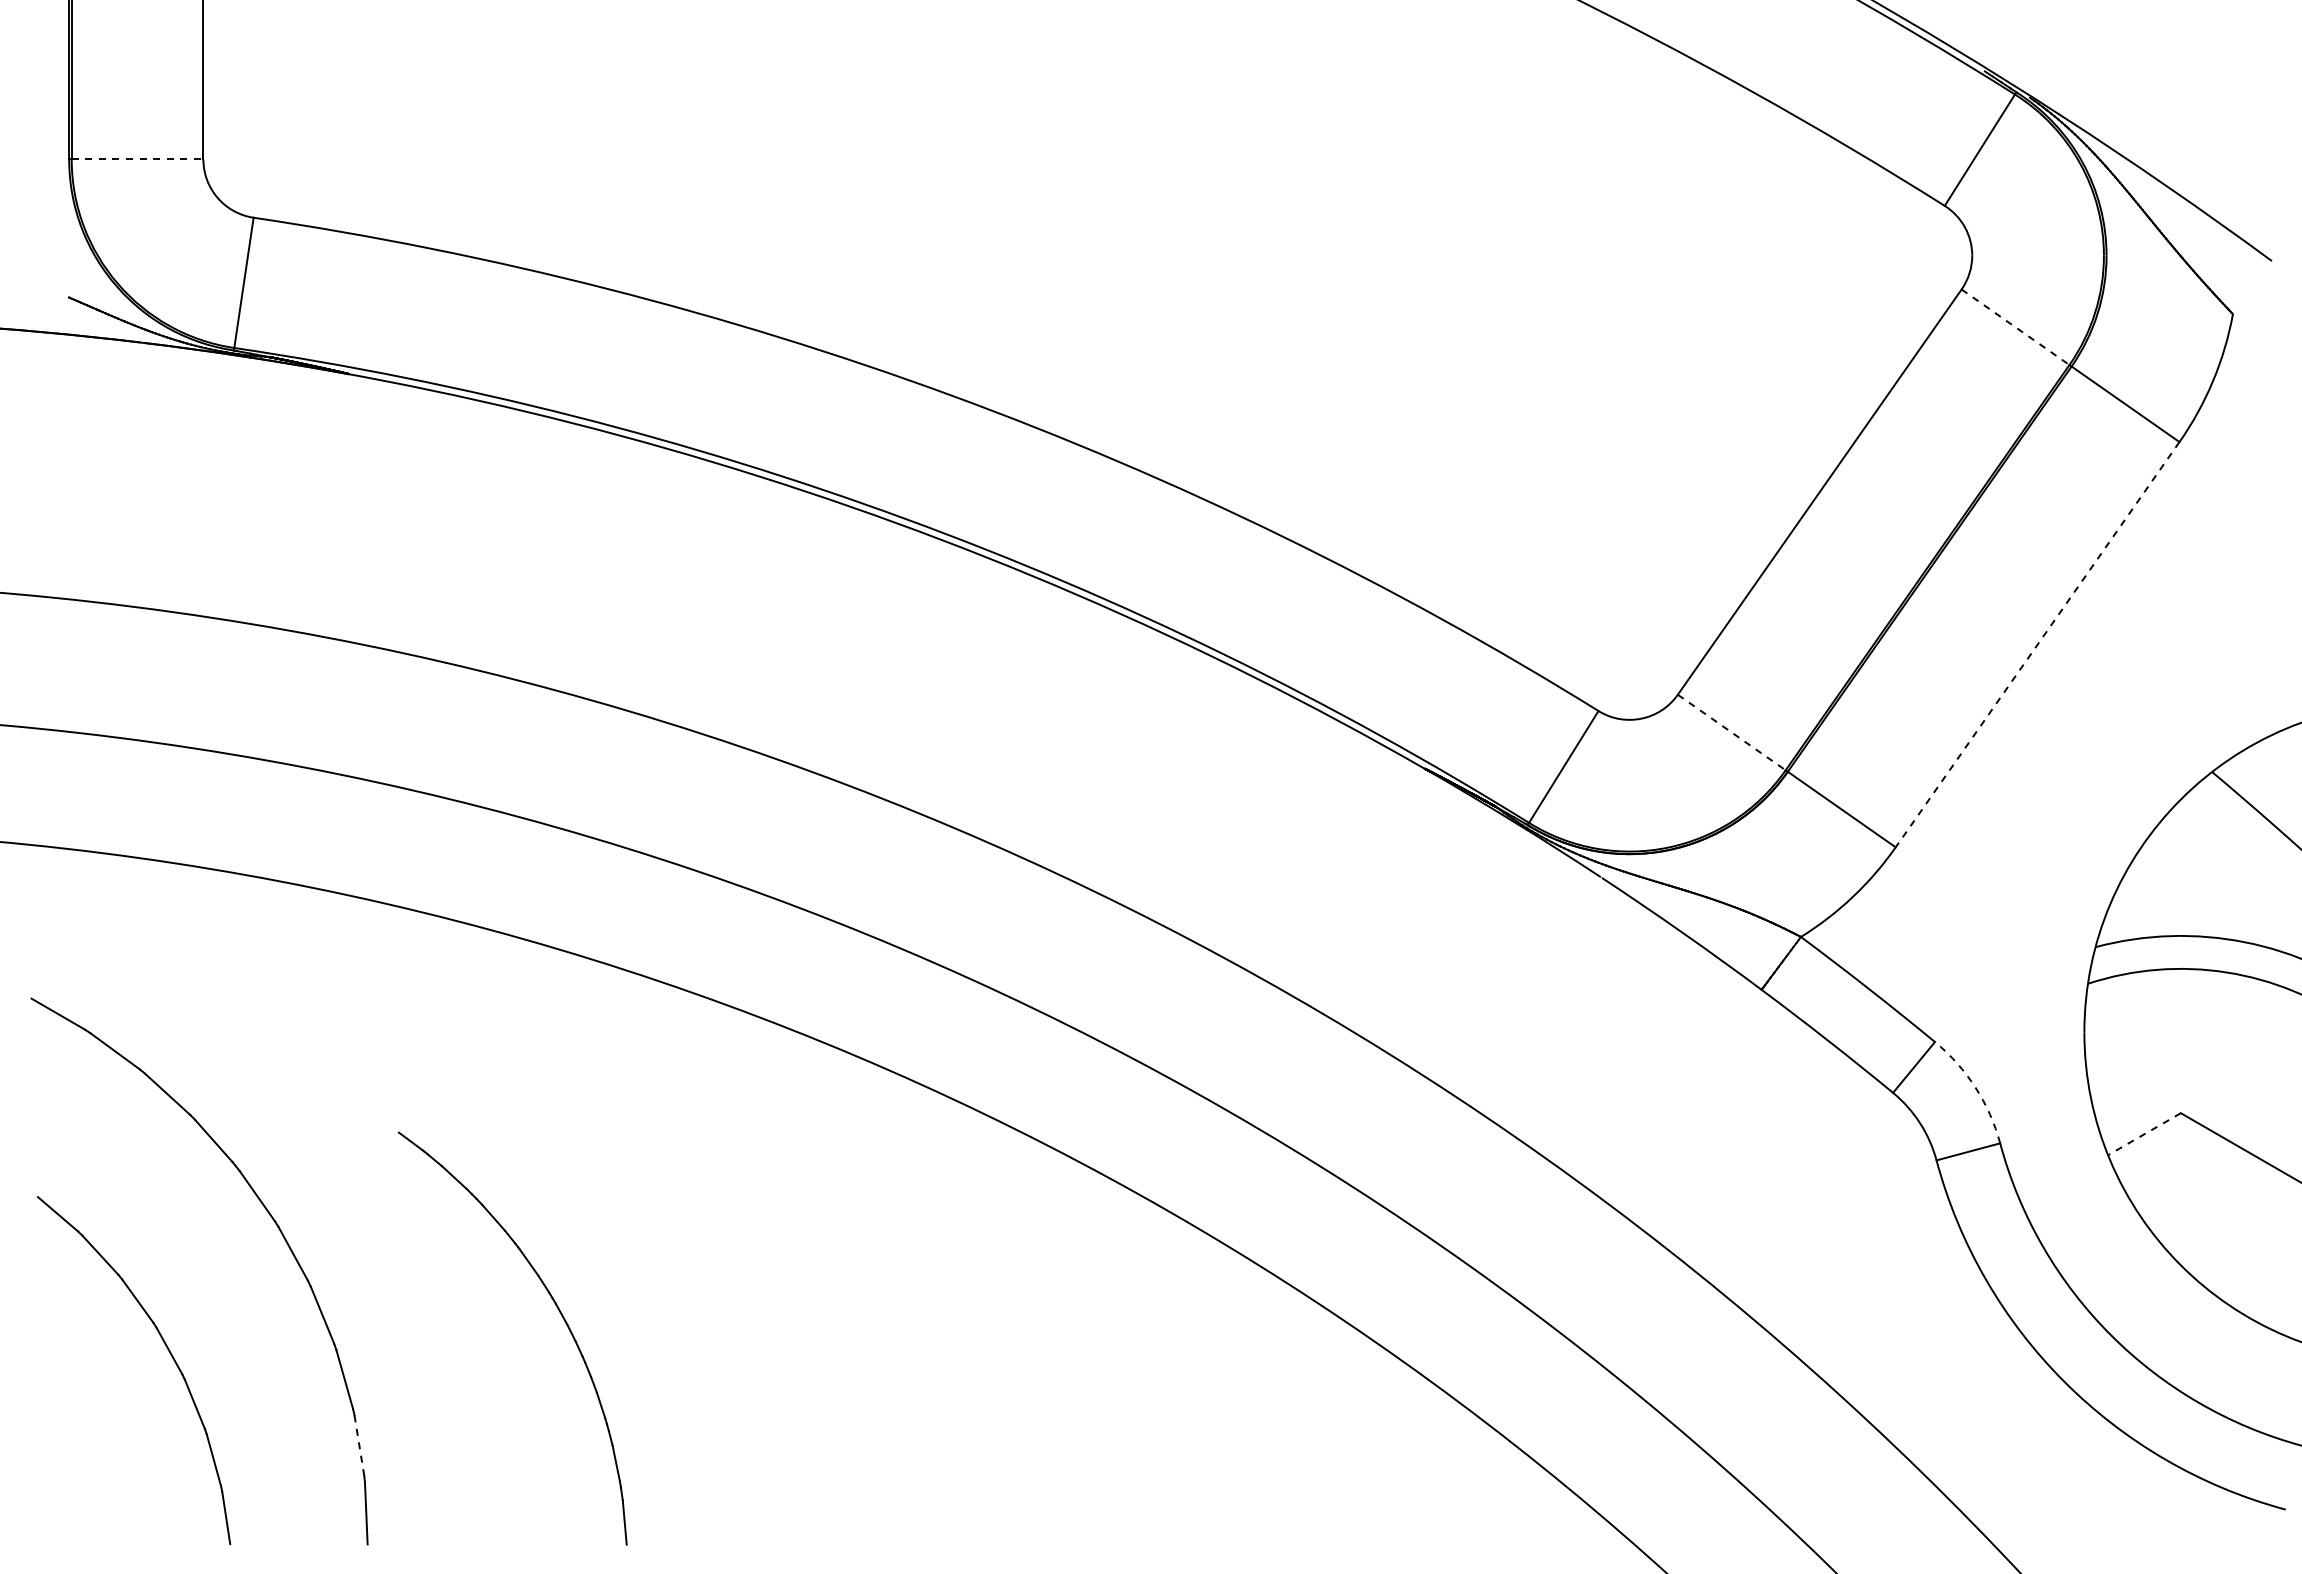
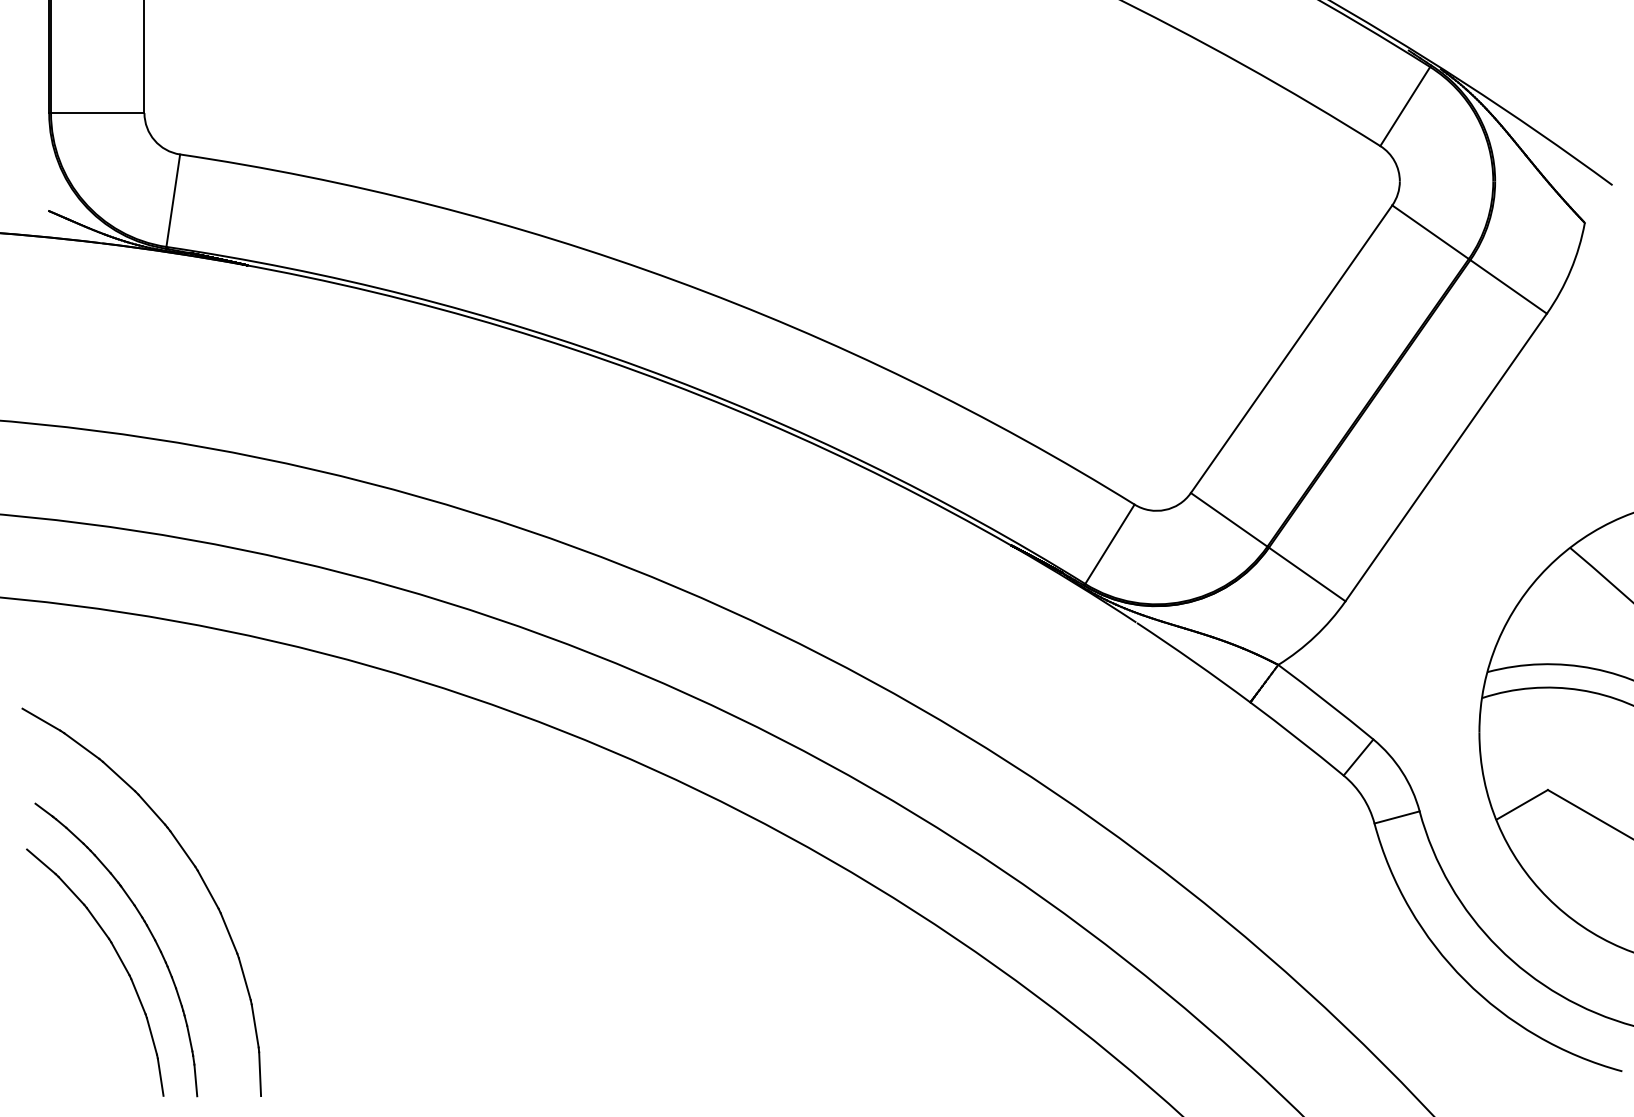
line: (137, 159) -> (97, 113), dashed -> solid
line: (2015, 327) -> (1430, 232), dashed -> solid
line: (2037, 645) -> (1446, 458), dashed -> solid
line: (1731, 732) -> (1228, 519), dashed -> solid
arc: (1975, 1087) -> (1402, 771), dashed -> solid
line: (2144, 1134) -> (1522, 805), dashed -> solid
part: (557, 1309) -> (148, 929), moved
line: (359, 1445) -> (255, 1025), dashed -> solid

